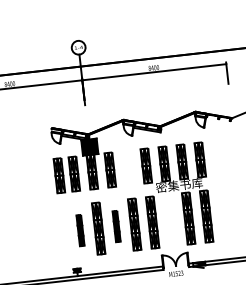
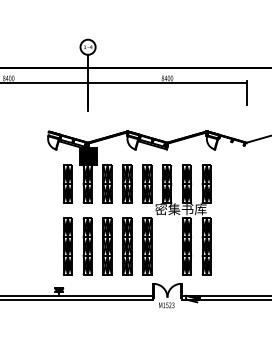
part: (59, 175) -> (127, 183), moved
part: (116, 226) -> (107, 246), size x1.67
part: (80, 230) -> (67, 246), size x1.67

